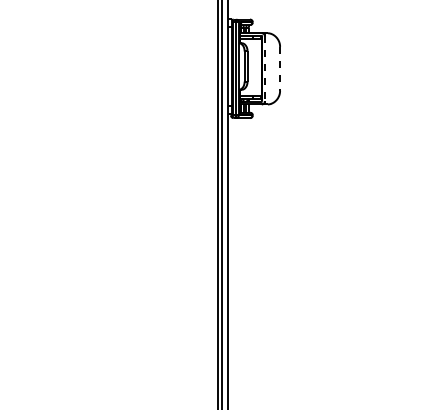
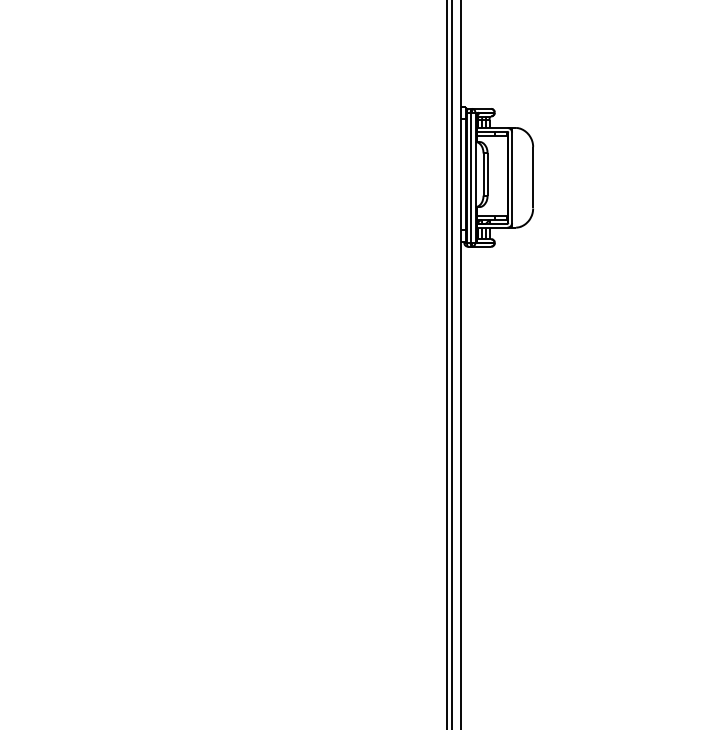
line: (280, 68) -> (533, 177), dashed -> solid
line: (265, 69) -> (512, 178), dashed -> solid

